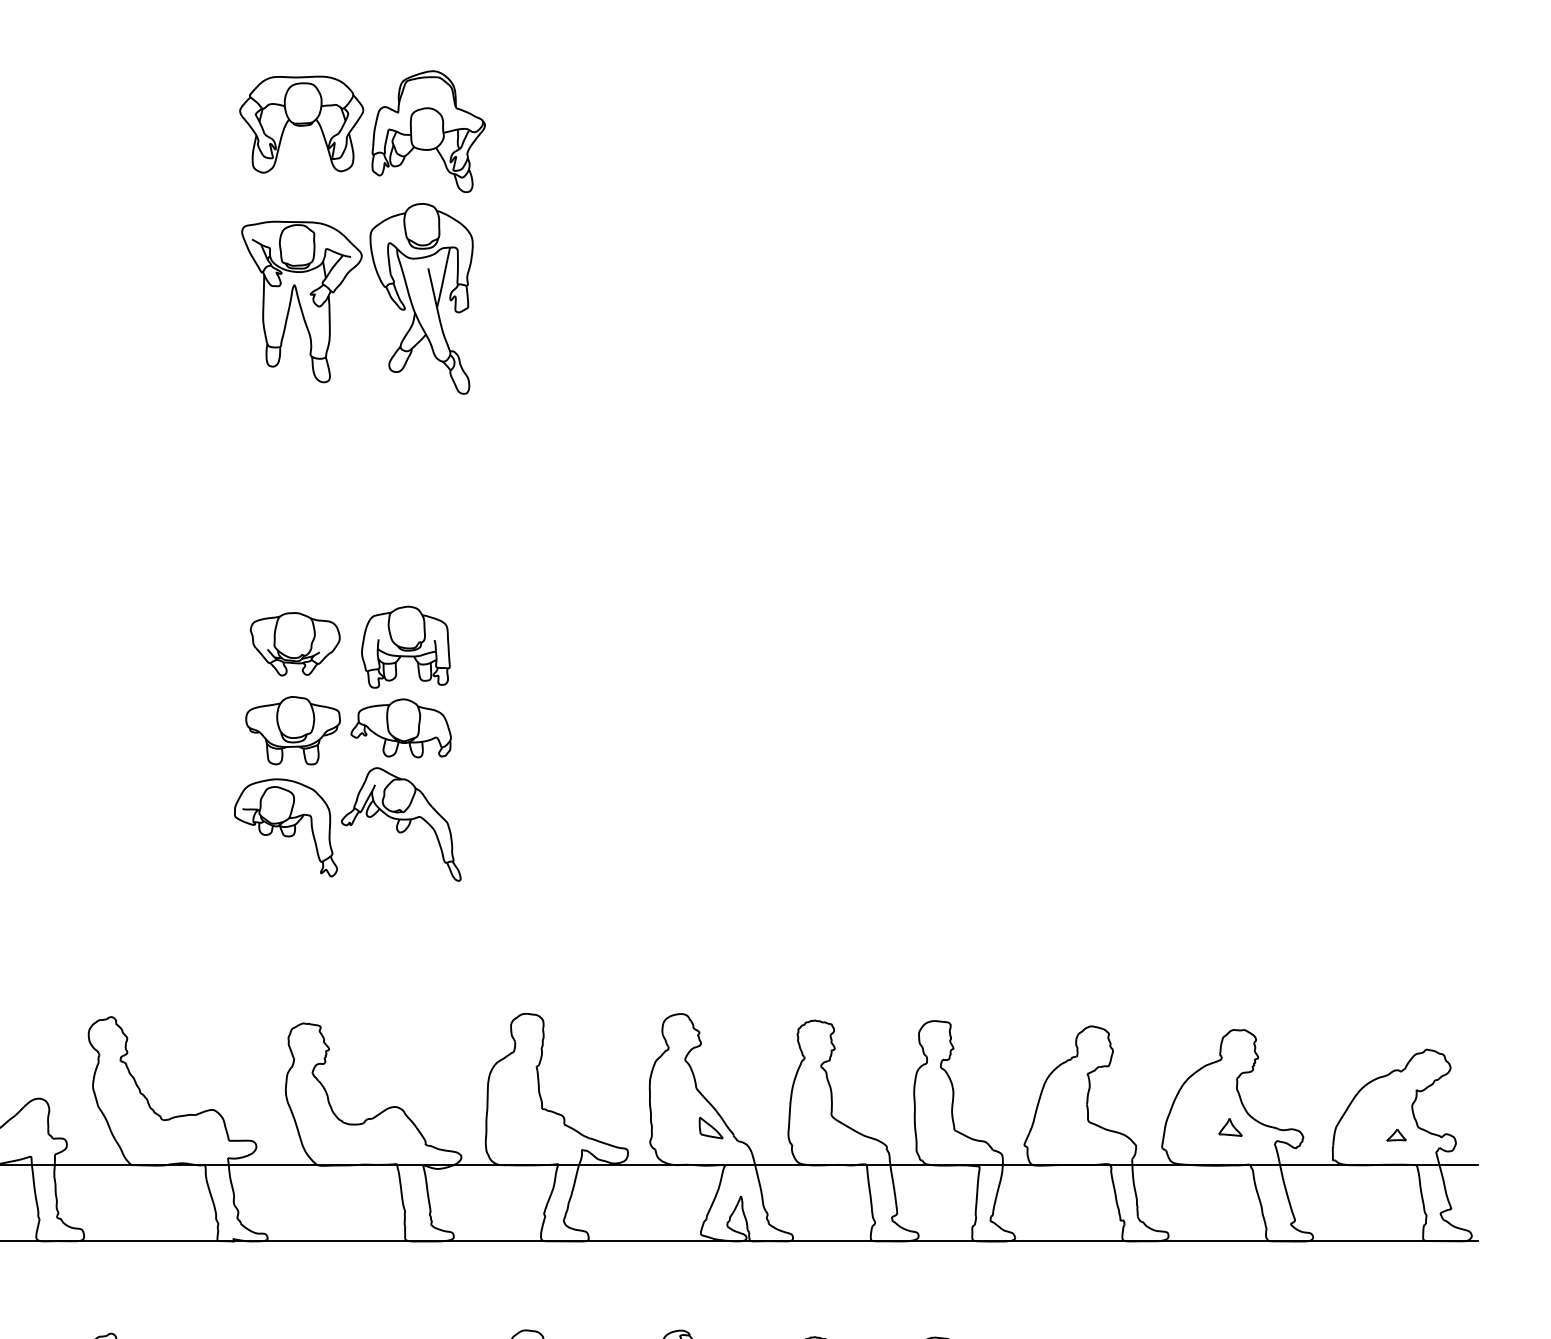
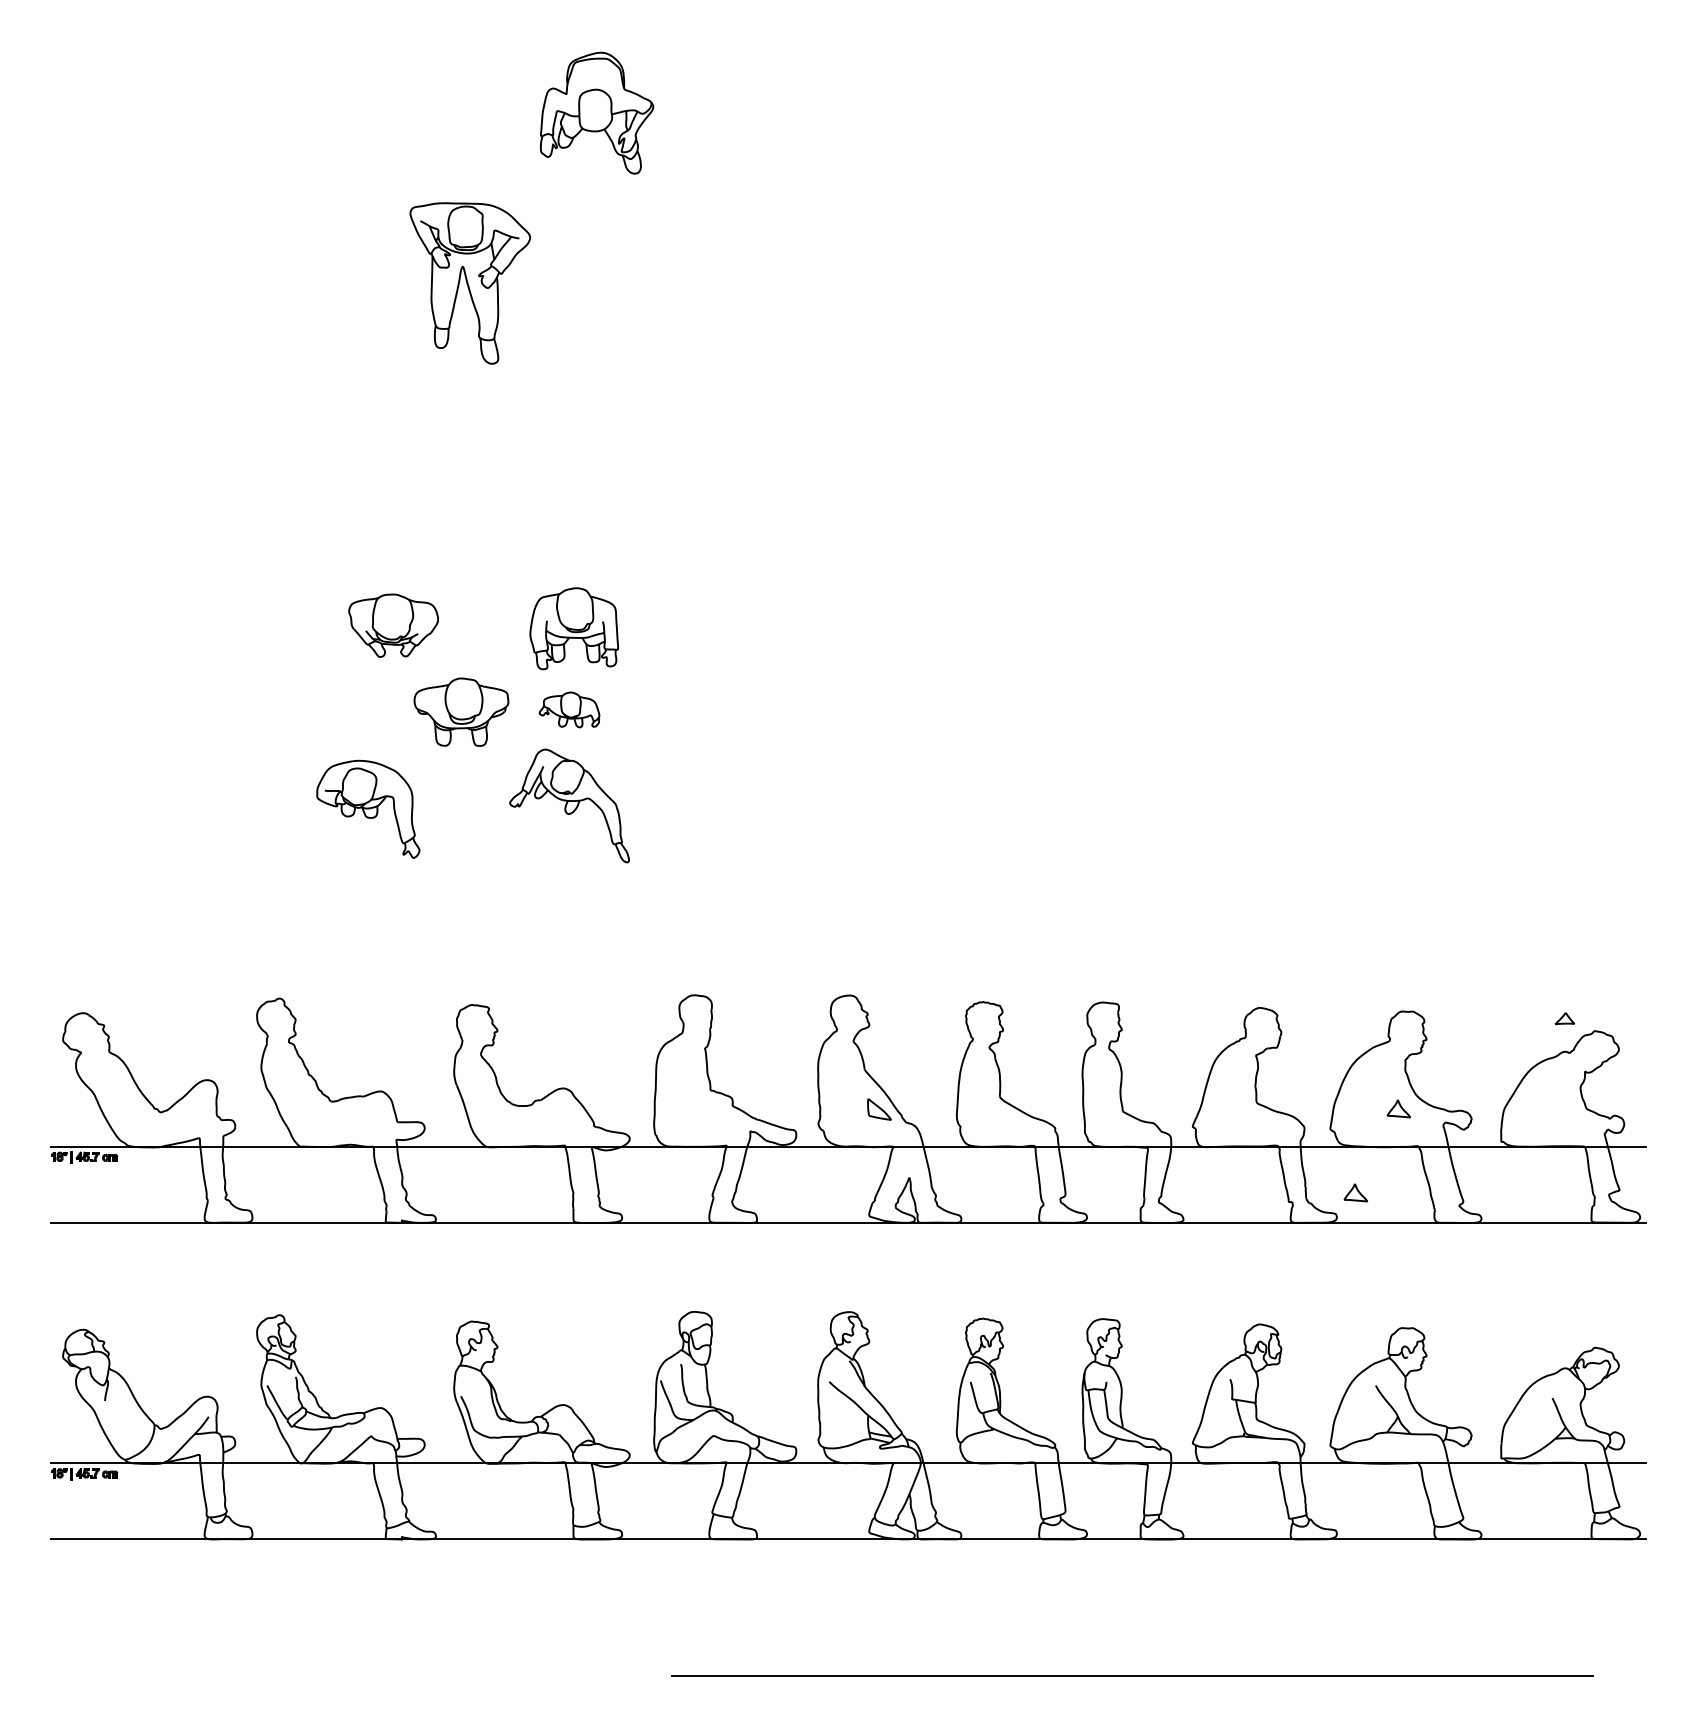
part: (301, 125) -> (469, 106), removed
part: (421, 299) -> (589, 280), removed
part: (295, 644) -> (393, 625), moved
part: (401, 728) -> (569, 709), size x0.6
part: (286, 827) -> (368, 808), moved
part: (1396, 1135) -> (1564, 1018), moved
part: (1187, 1211) -> (1355, 1192), added

